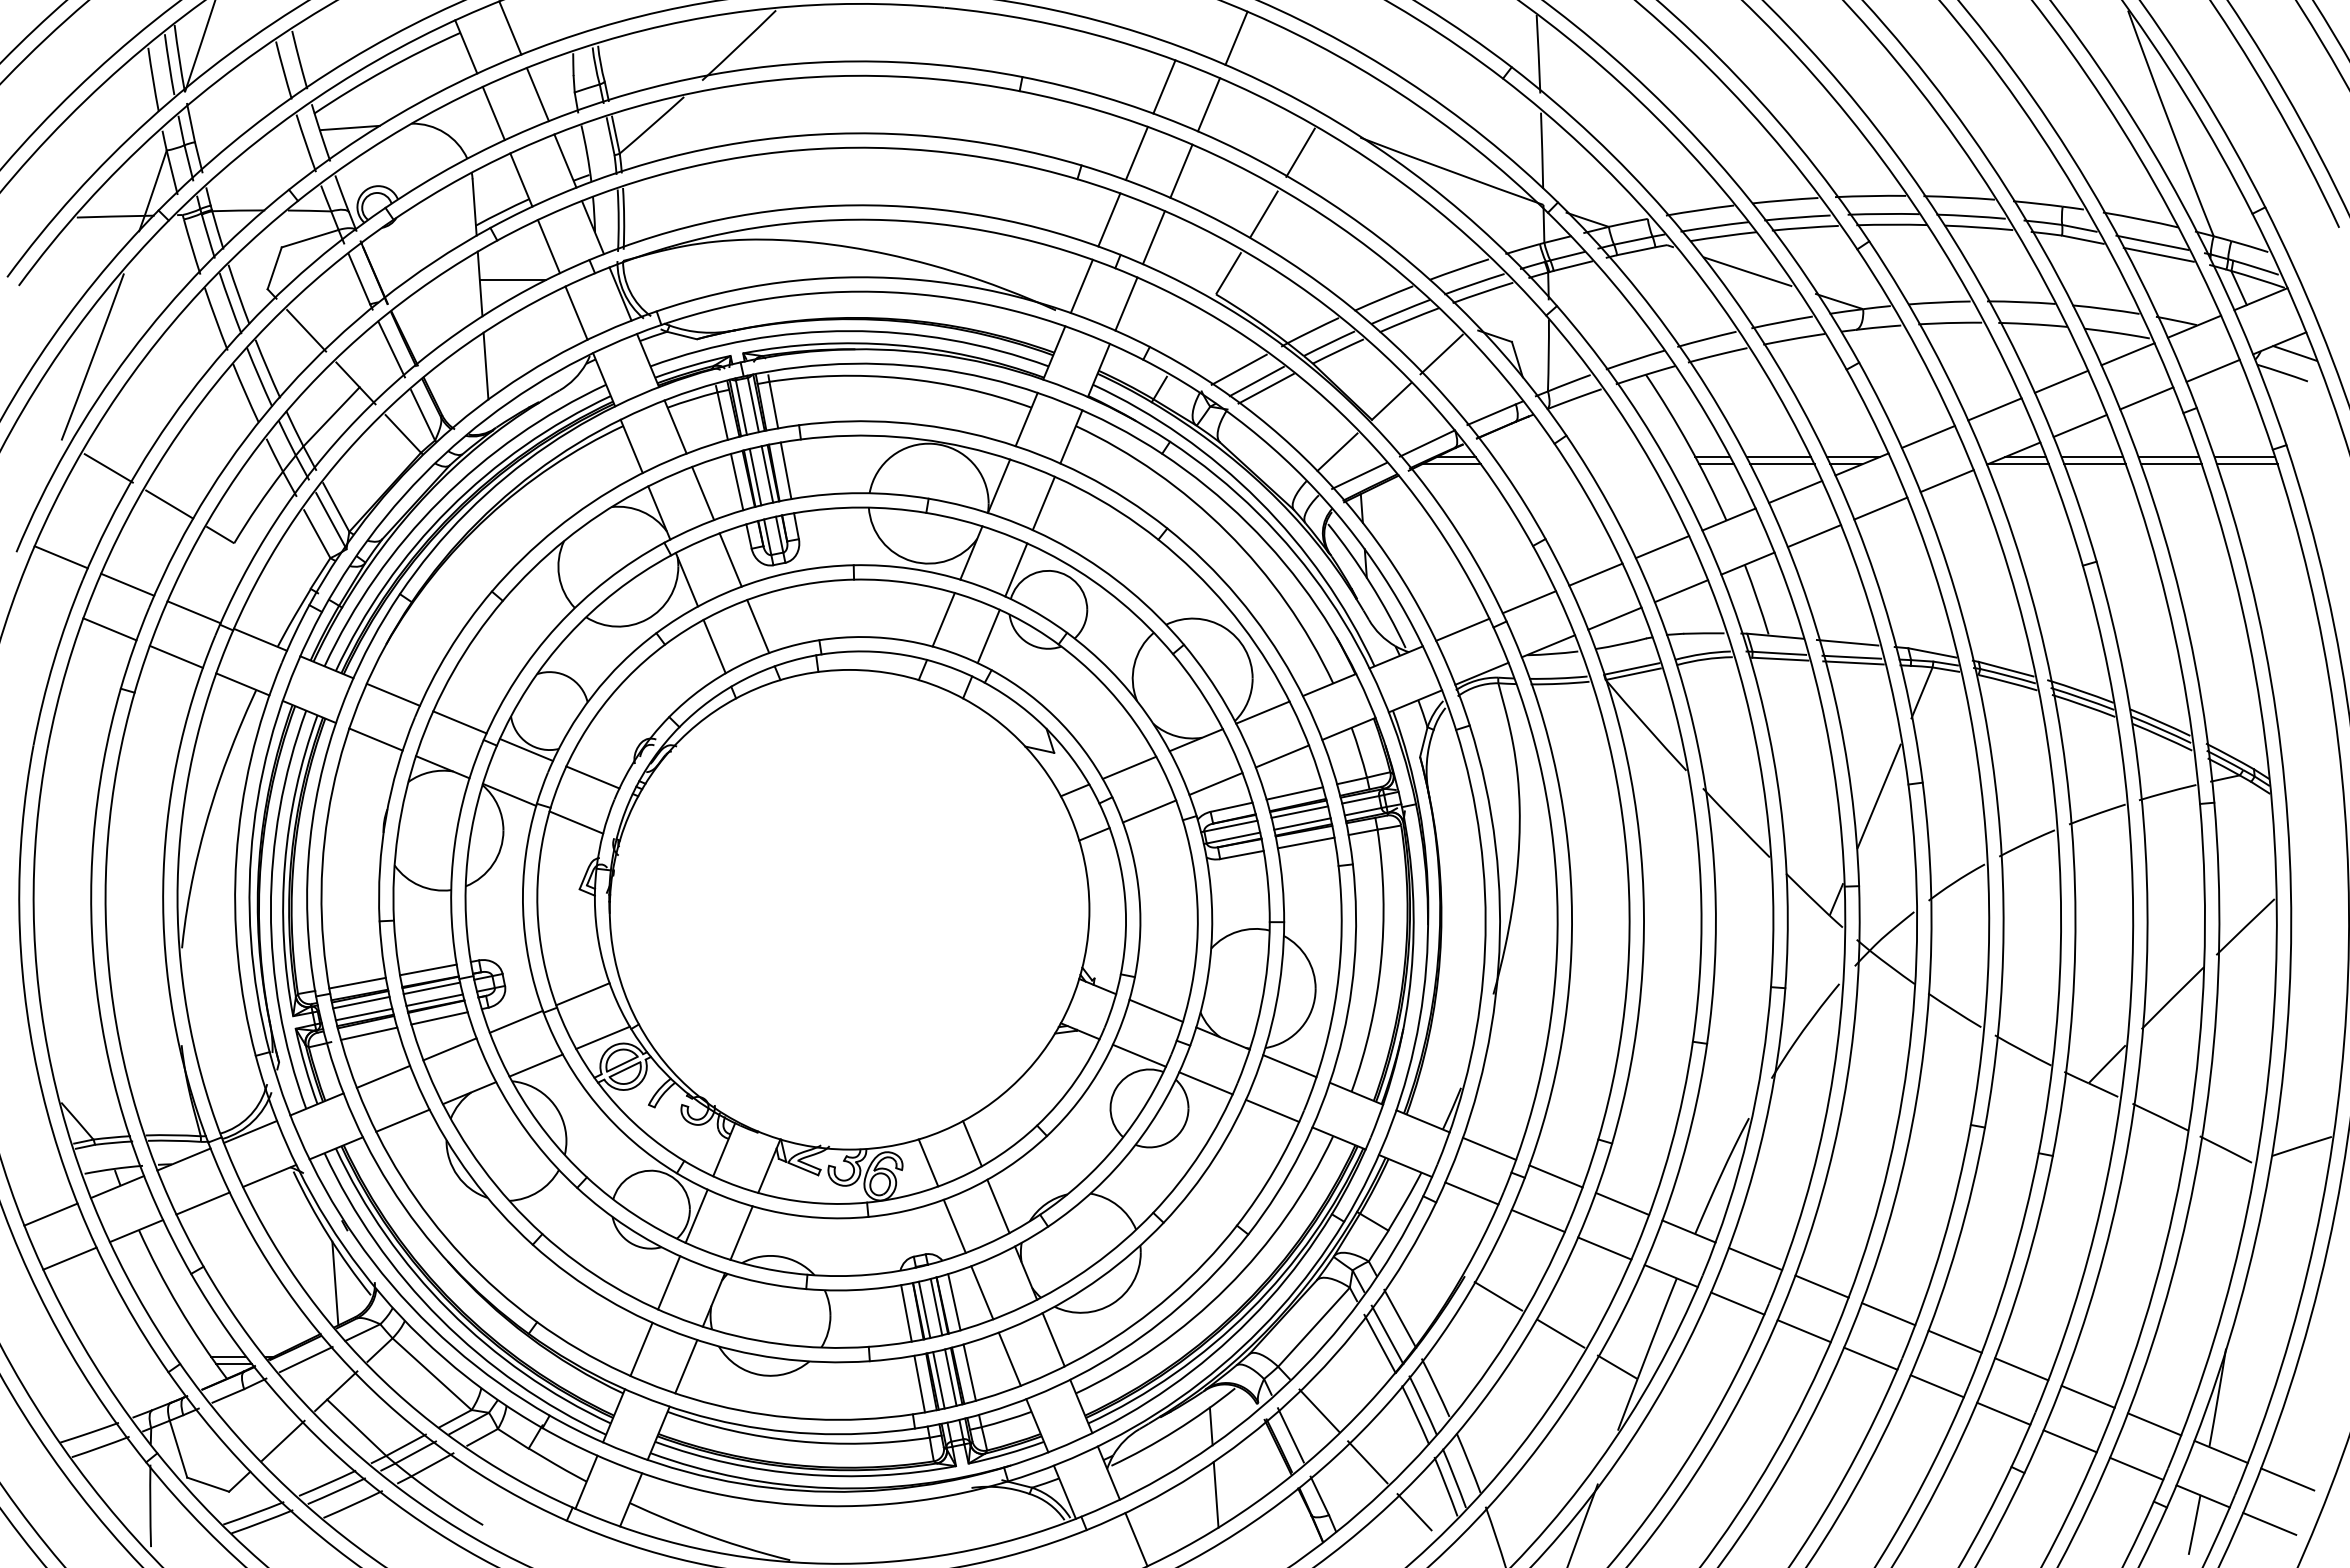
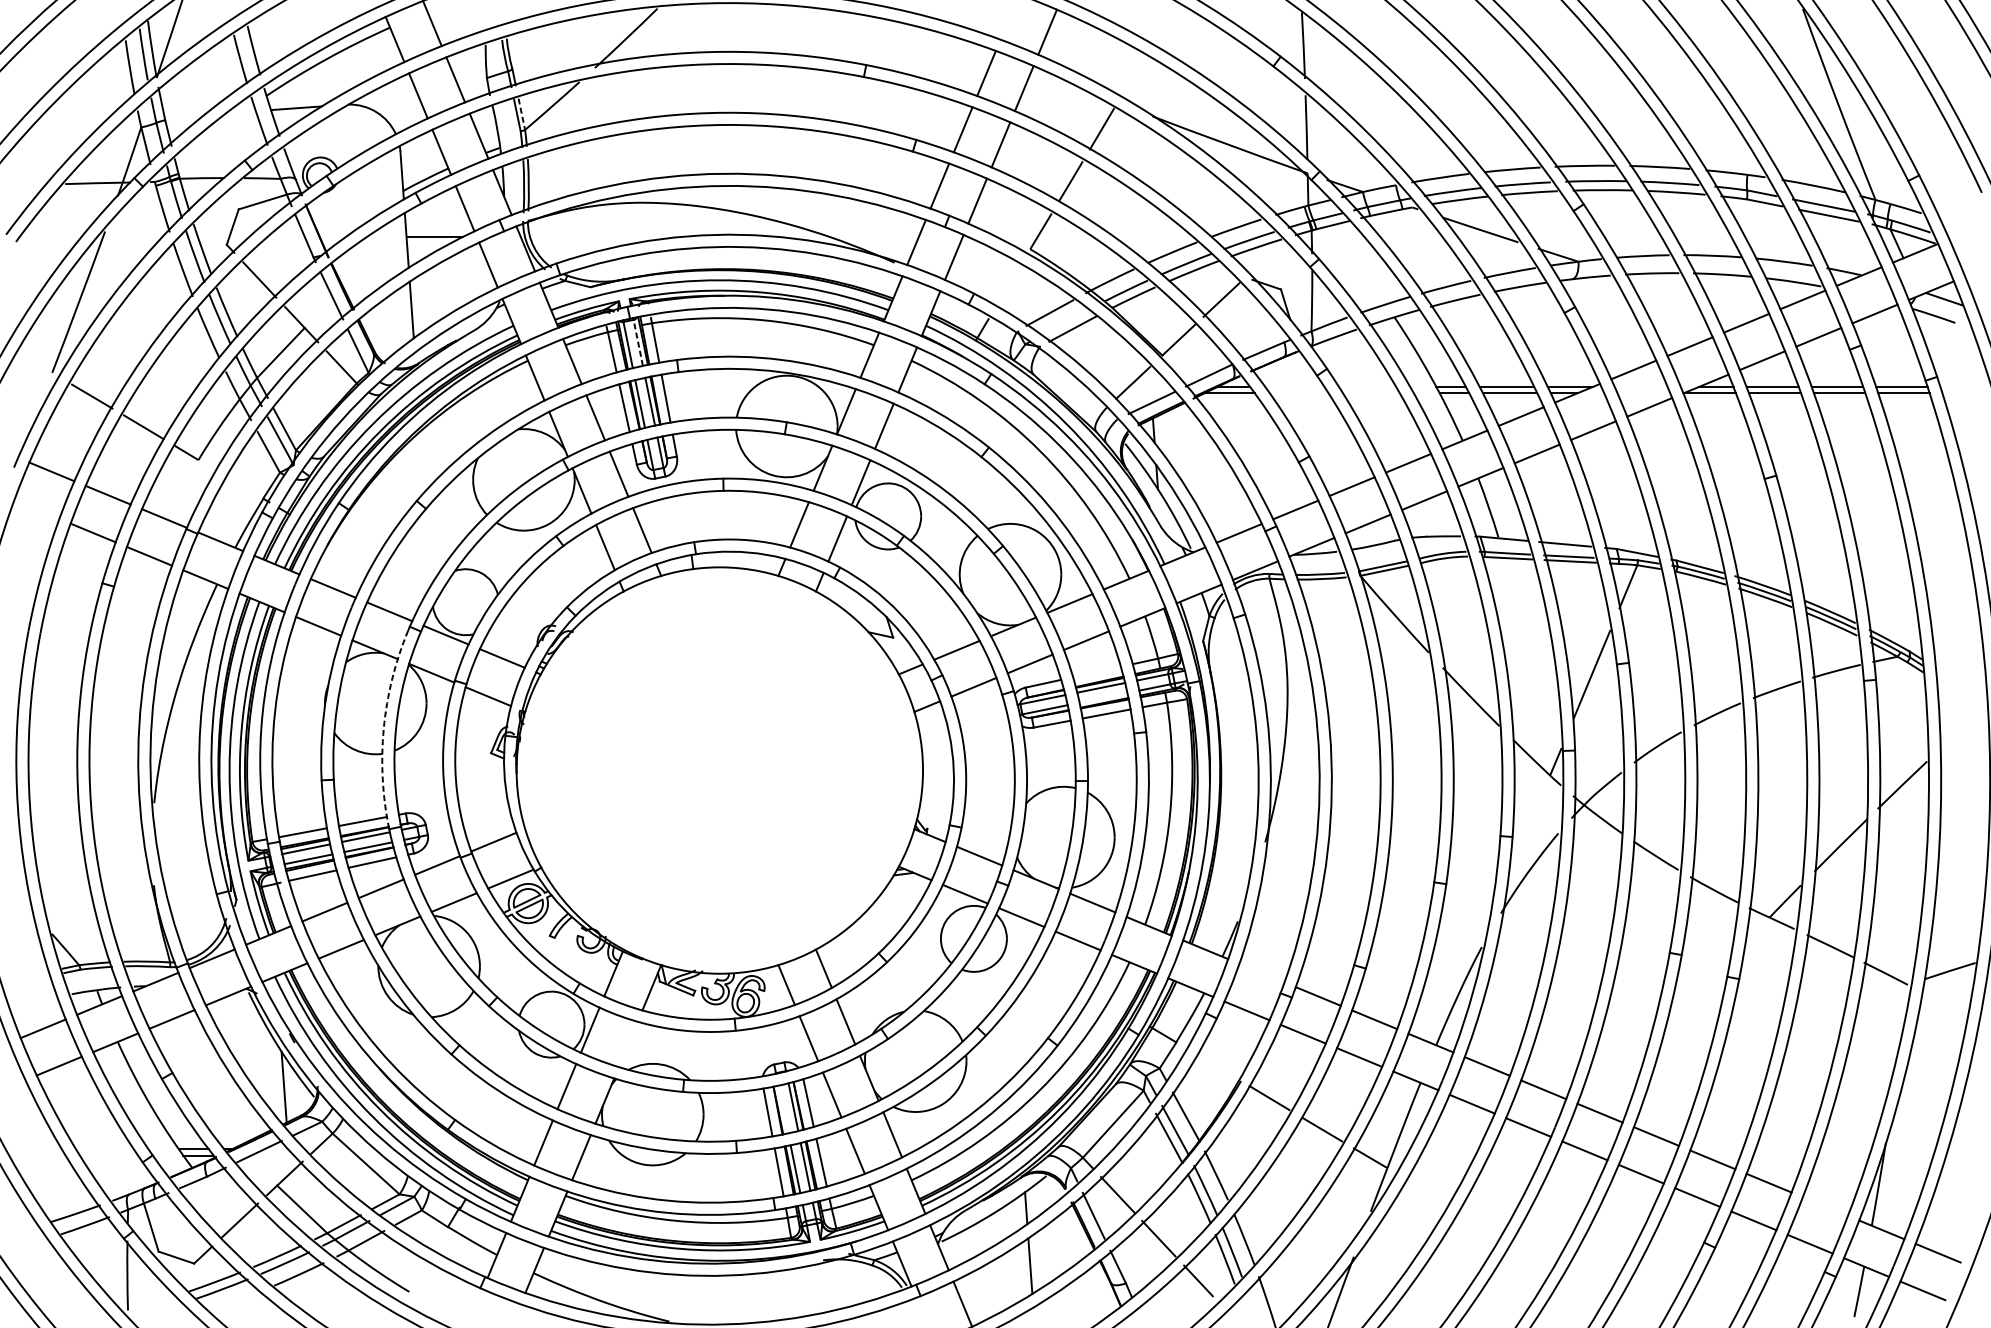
line: (615, 135) -> (521, 114), solid -> dashed
line: (1256, 381) -> (1064, 323), removed
line: (753, 404) -> (638, 342), solid -> dashed
line: (1294, 793) -> (1096, 672), removed
line: (1302, 823) -> (1103, 697), removed
arc: (452, 860) -> (383, 728), solid -> dashed
line: (1489, 1148) -> (1261, 972), removed
line: (741, 1232) -> (628, 1043), removed
line: (924, 1309) -> (783, 1109), removed
line: (2154, 1424) -> (1825, 1206), removed

